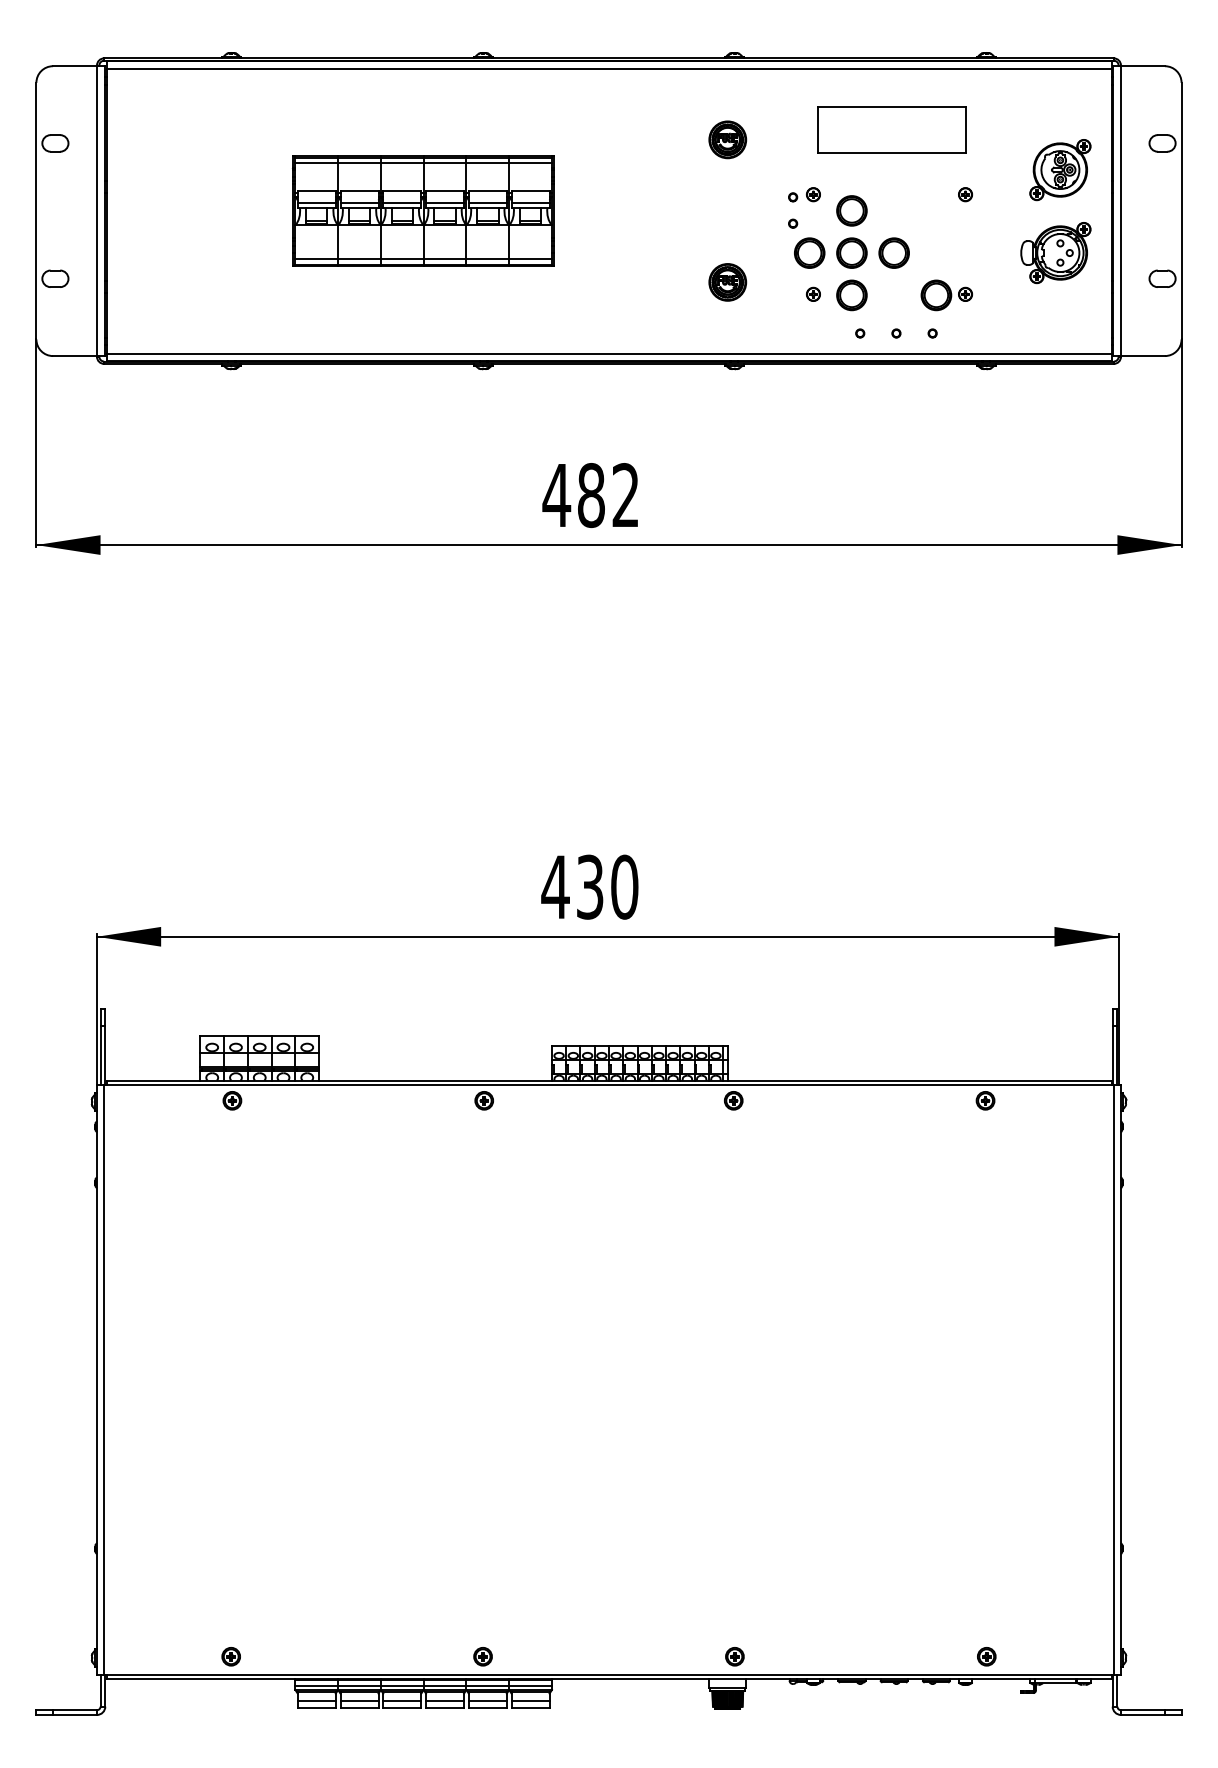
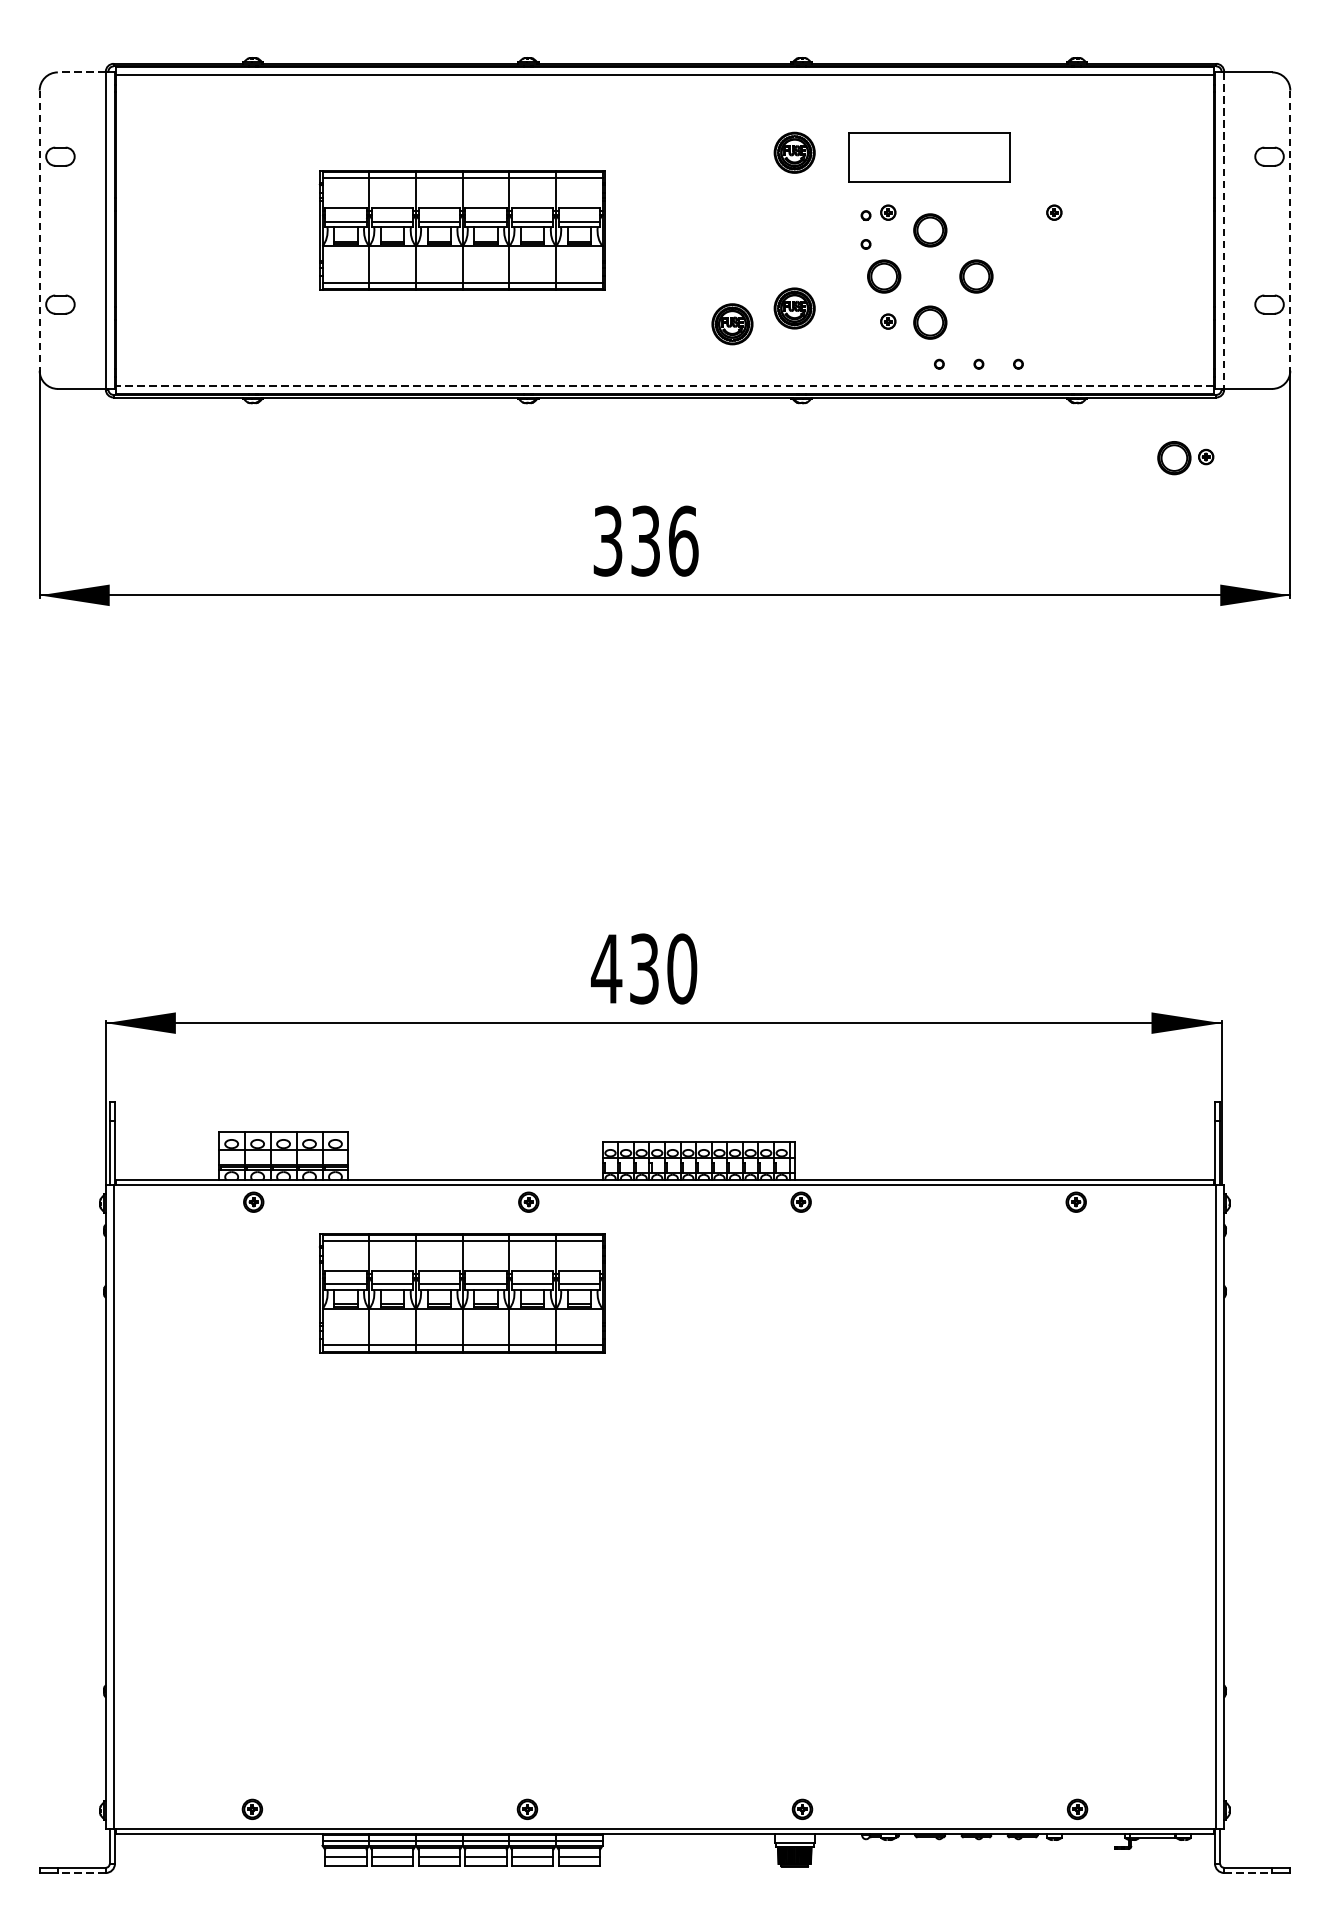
line: (75, 66) -> (82, 72), solid -> dashed
part: (891, 129) -> (928, 156), moved
part: (1060, 170) -> (1158, 186), removed
line: (36, 211) -> (39, 231), solid -> dashed
line: (1120, 211) -> (1223, 231), solid -> dashed
line: (1181, 211) -> (1290, 231), solid -> dashed
part: (851, 252) -> (929, 275), removed
part: (1055, 253) -> (1152, 276), removed
part: (946, 295) -> (1185, 458), moved
part: (670, 296) -> (732, 323), added
line: (608, 353) -> (664, 386), solid -> dashed
text: (590, 495) -> (644, 541), 482 -> 336
part: (423, 1183) -> (462, 1292), added
line: (75, 1714) -> (82, 1872), solid -> dashed
line: (1142, 1714) -> (1247, 1872), solid -> dashed

